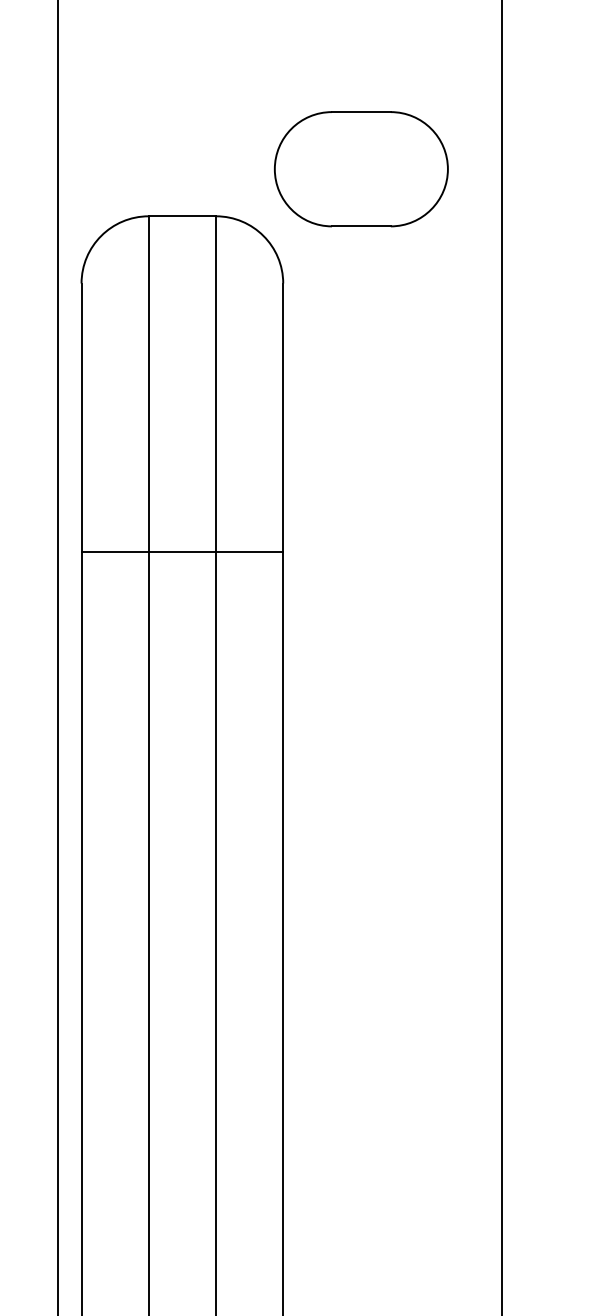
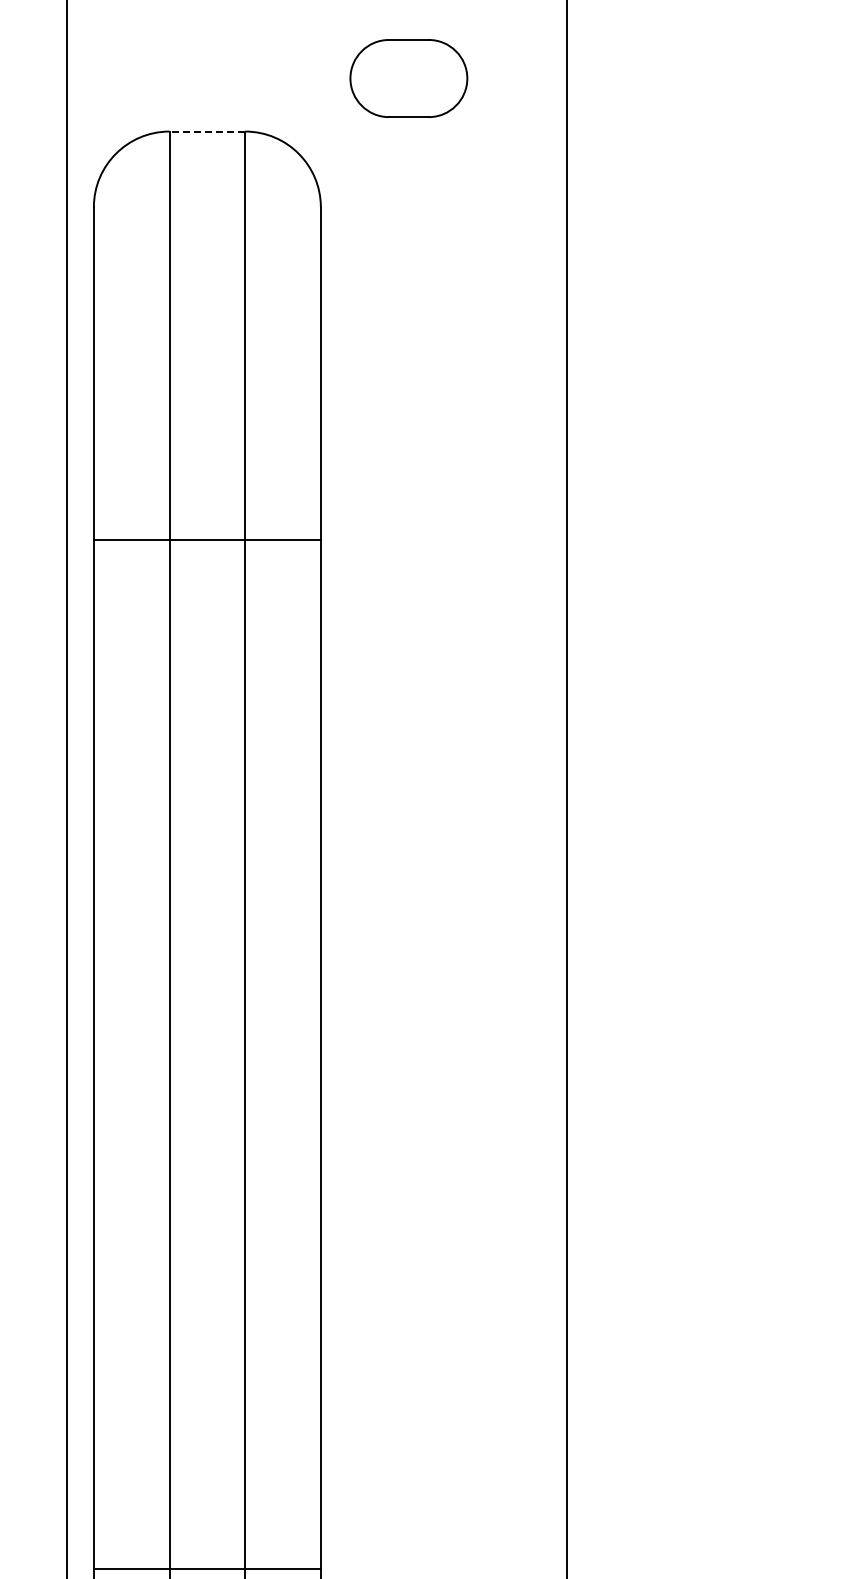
part: (361, 169) -> (408, 78), size x0.6
line: (182, 216) -> (207, 131), solid -> dashed
line: (181, 552) -> (206, 539), moved

